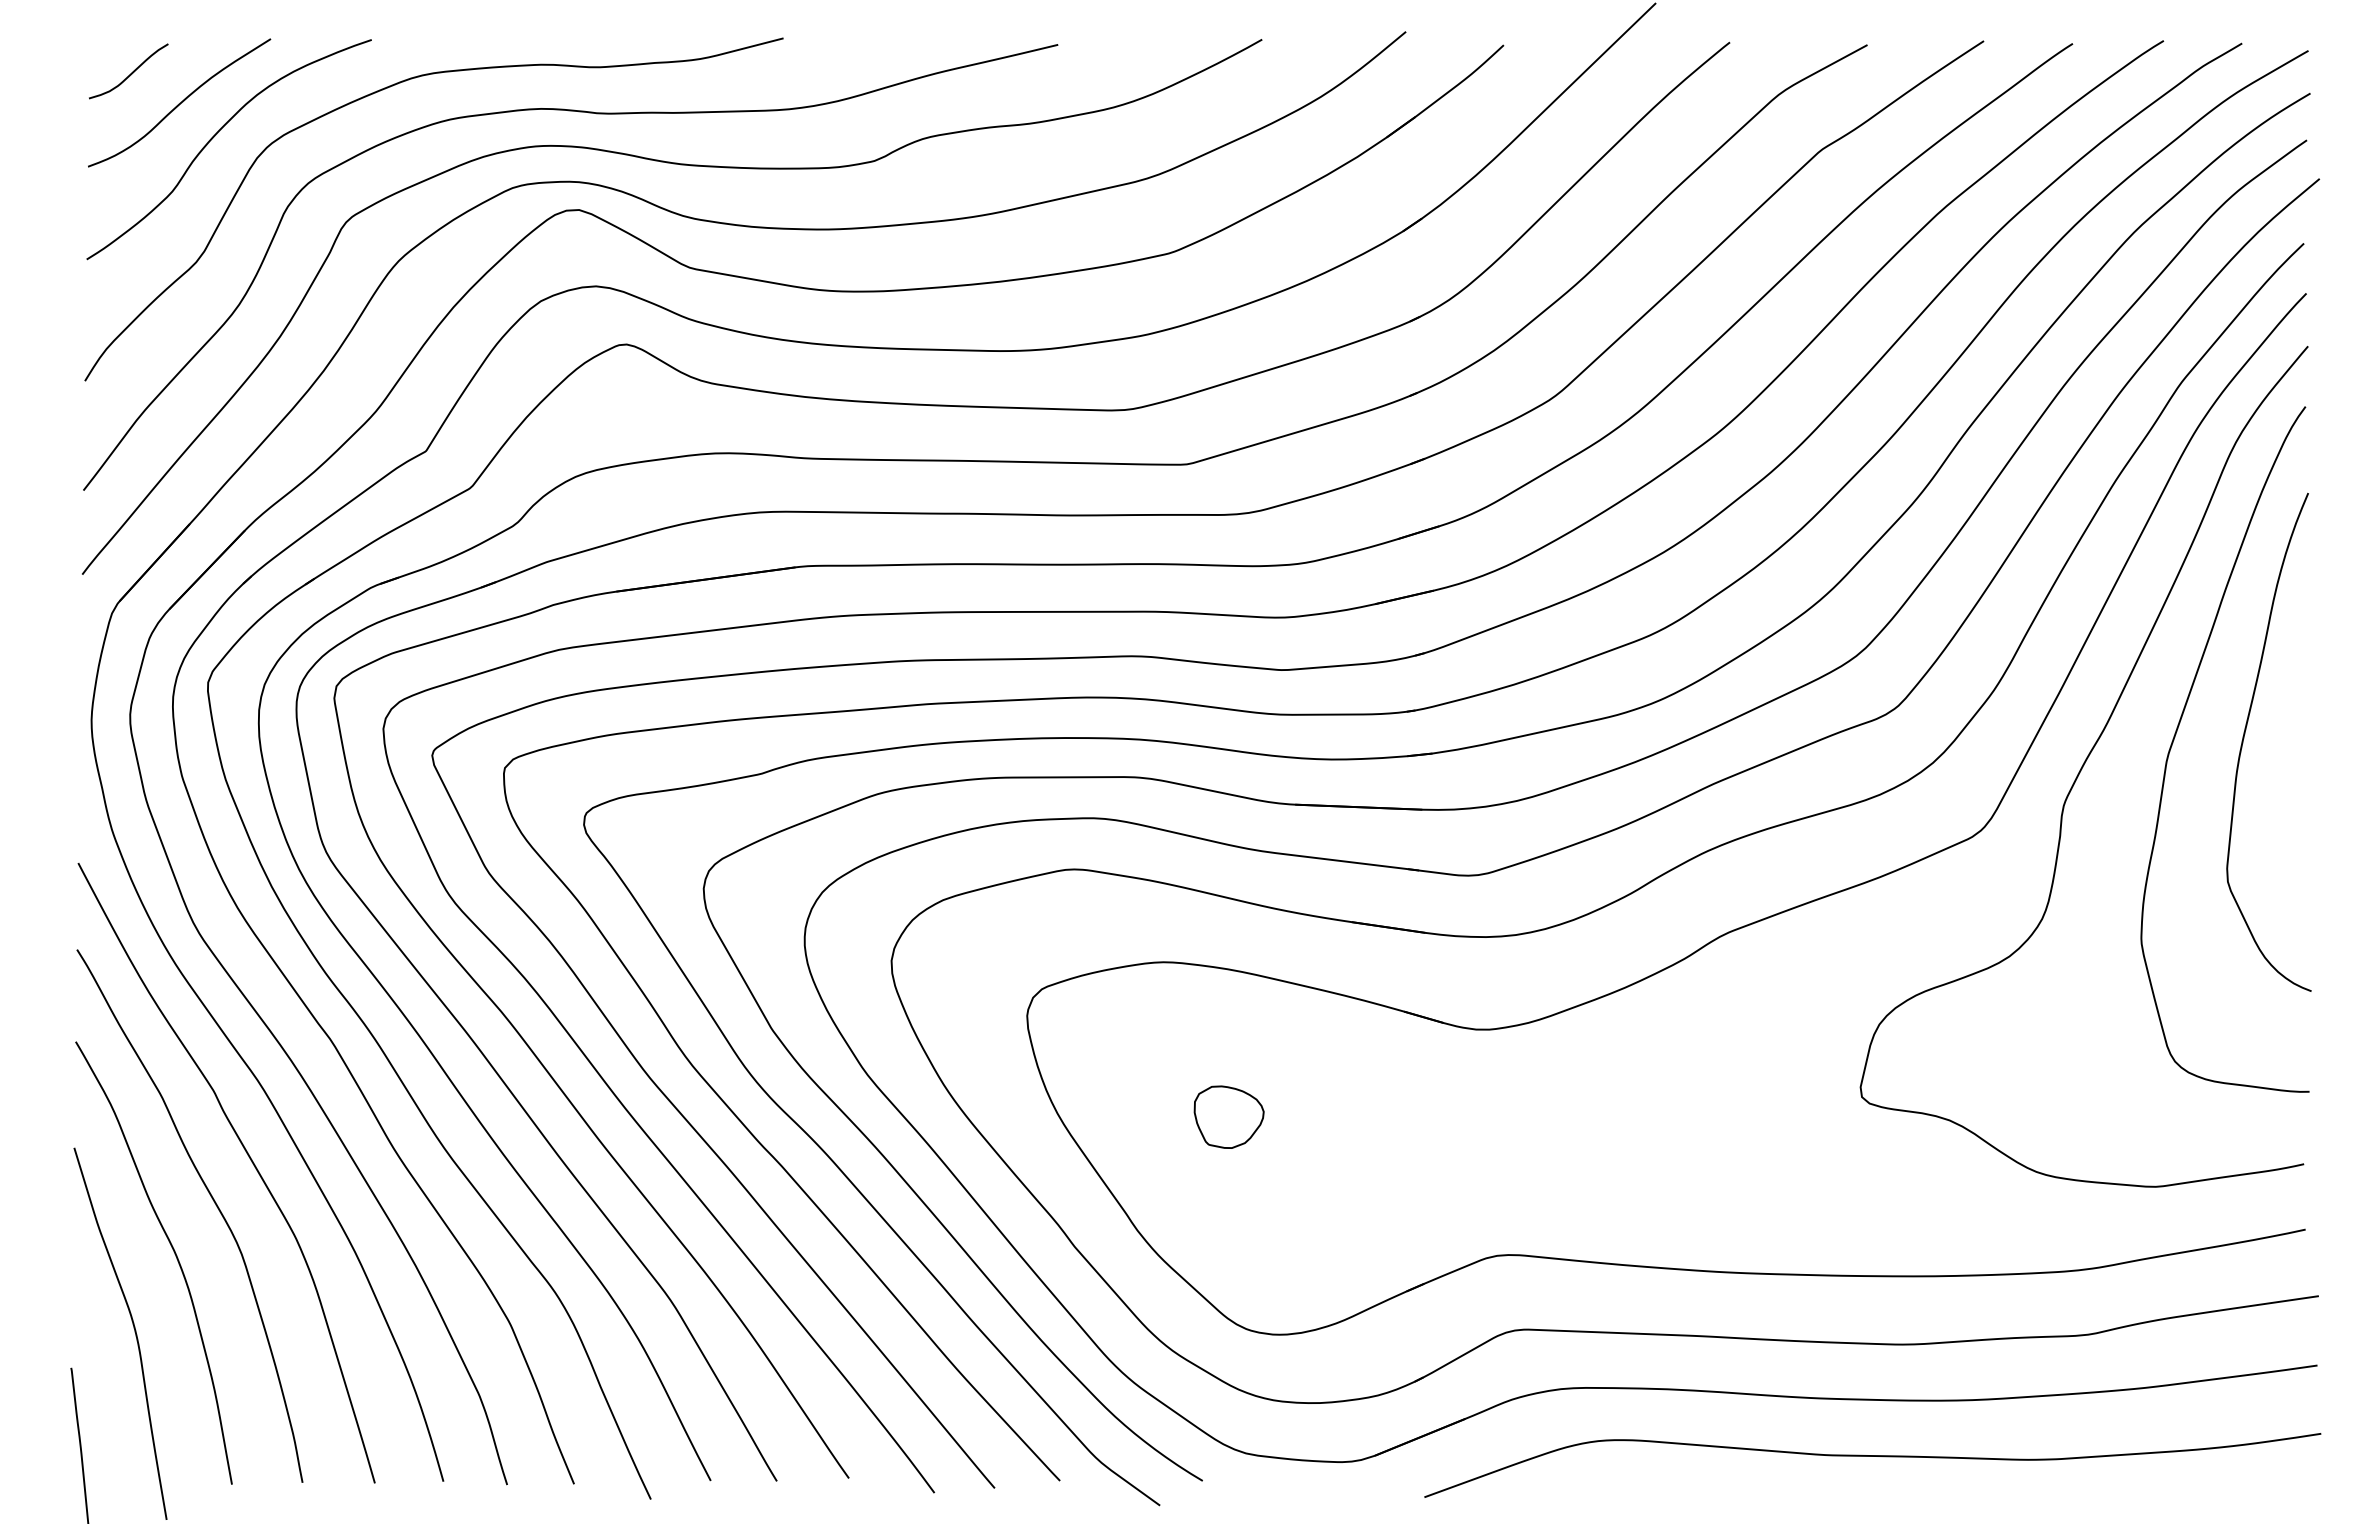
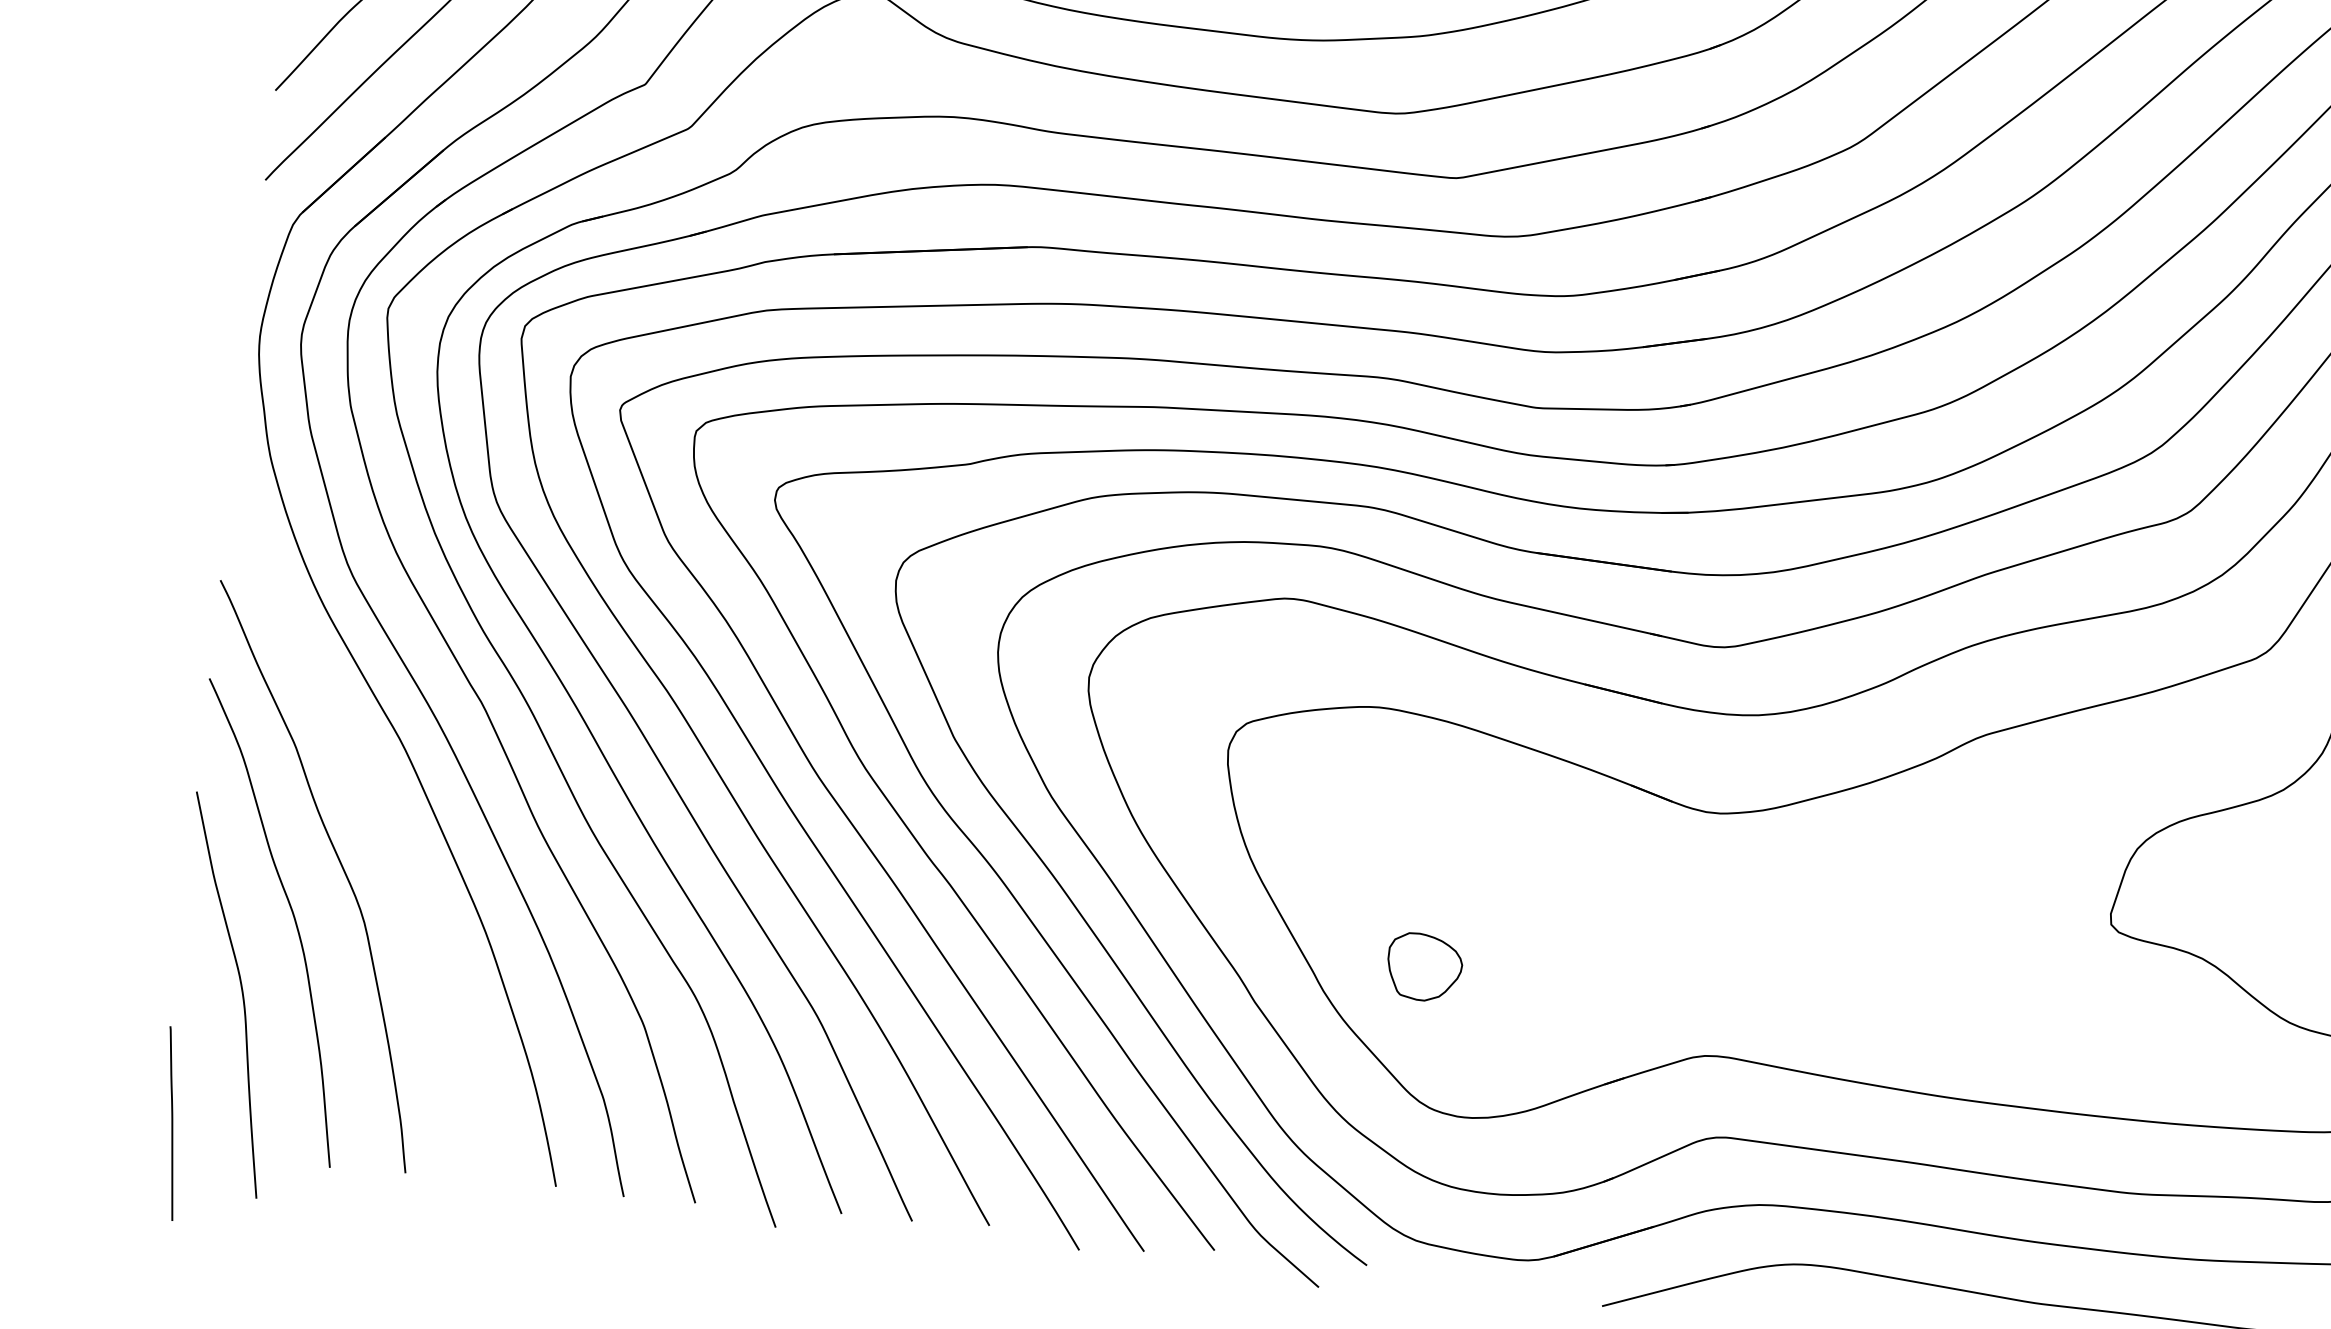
part: (1228, 1116) -> (1424, 966), moved
curve: (248, 1157) -> (381, 820), removed

